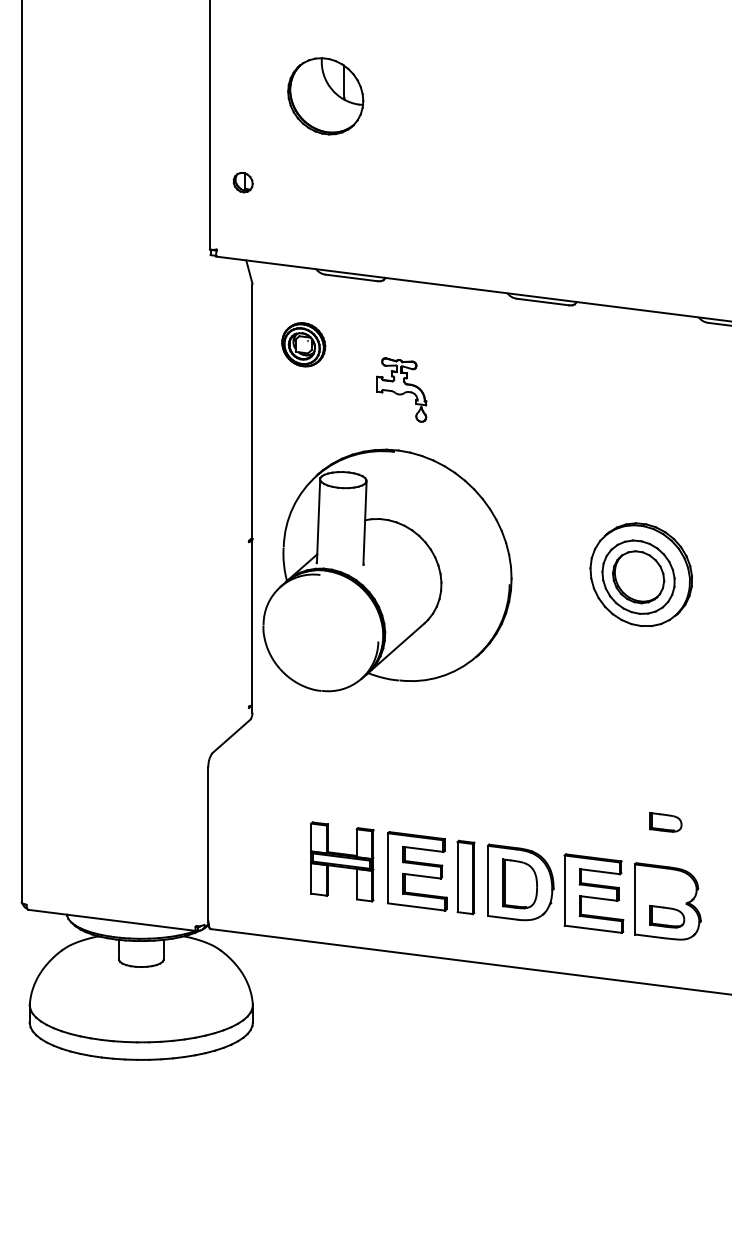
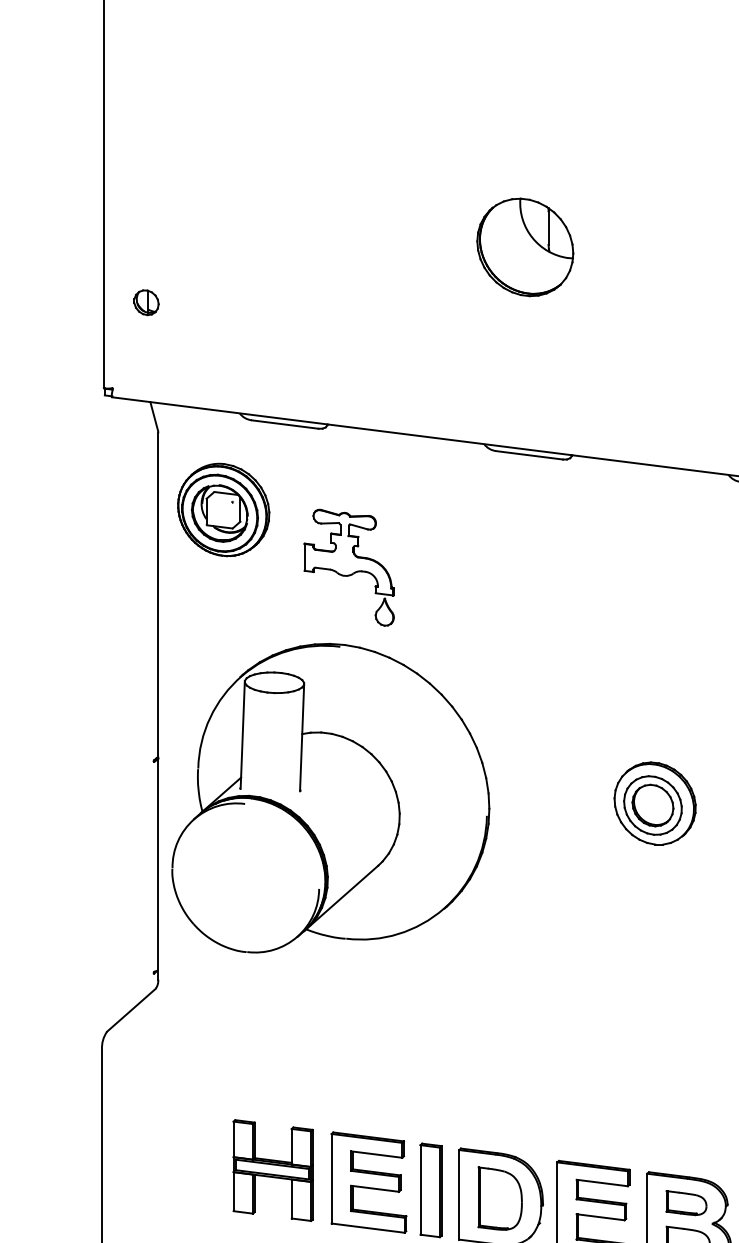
part: (325, 96) -> (524, 247), moved
part: (303, 344) -> (223, 509), size x1.67
part: (401, 389) -> (348, 567), size x1.43
part: (641, 574) -> (655, 803), size x0.62
part: (665, 822) -> (685, 1203), moved

